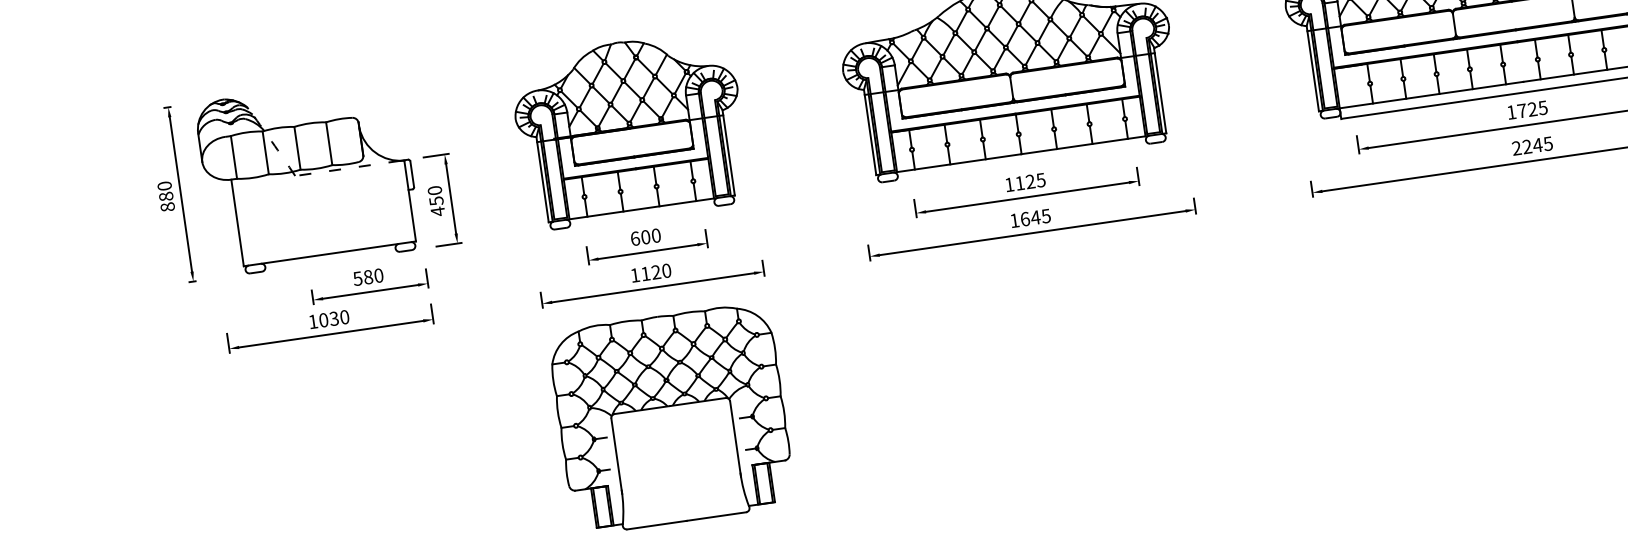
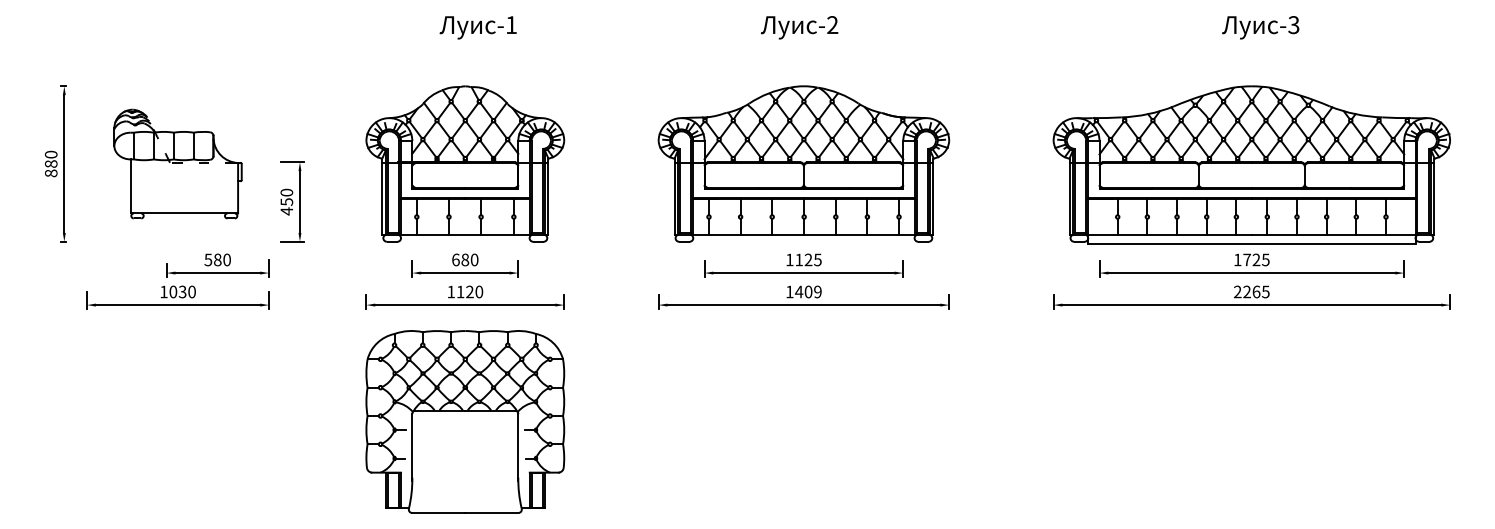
text: (1537, 144) -> (1256, 291), 2245 -> 2265
part: (307, 175) -> (177, 163), size x0.7
text: (1035, 217) -> (808, 291), 1645 -> 1409
text: (645, 236) -> (465, 259), 600 -> 680

